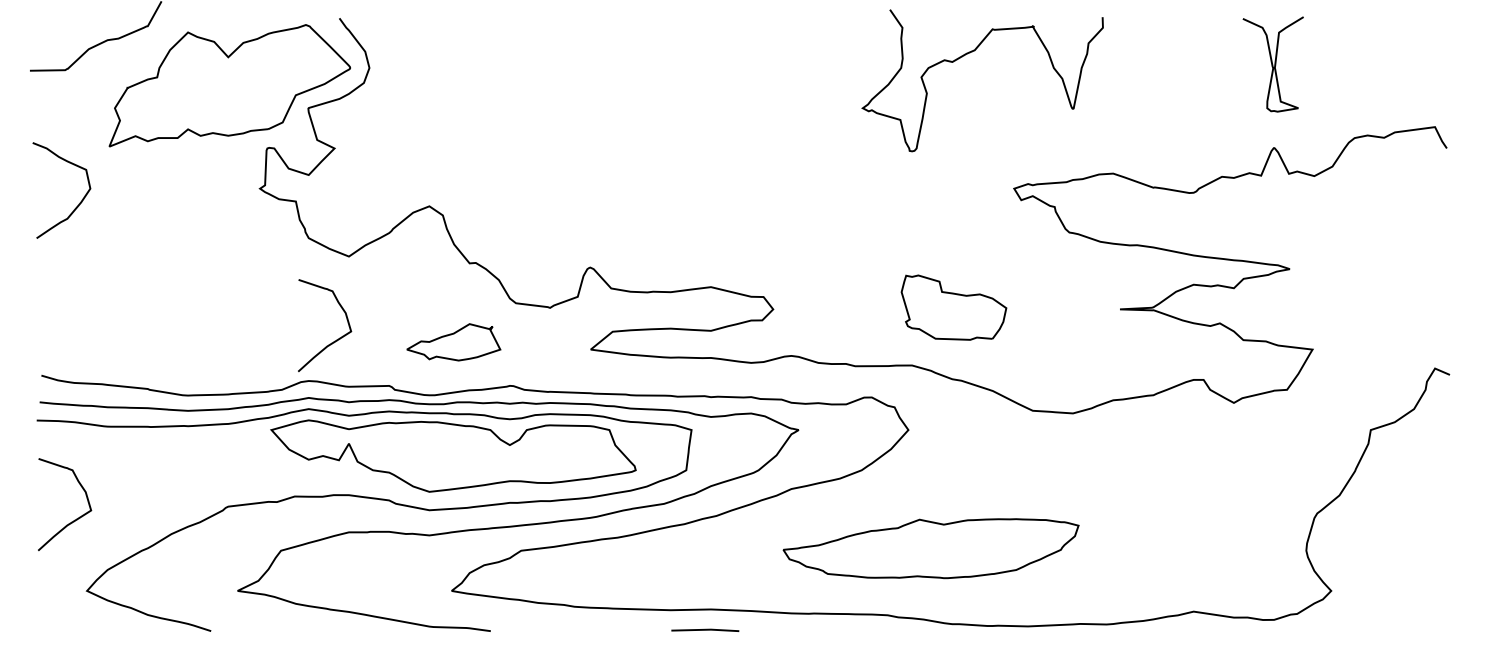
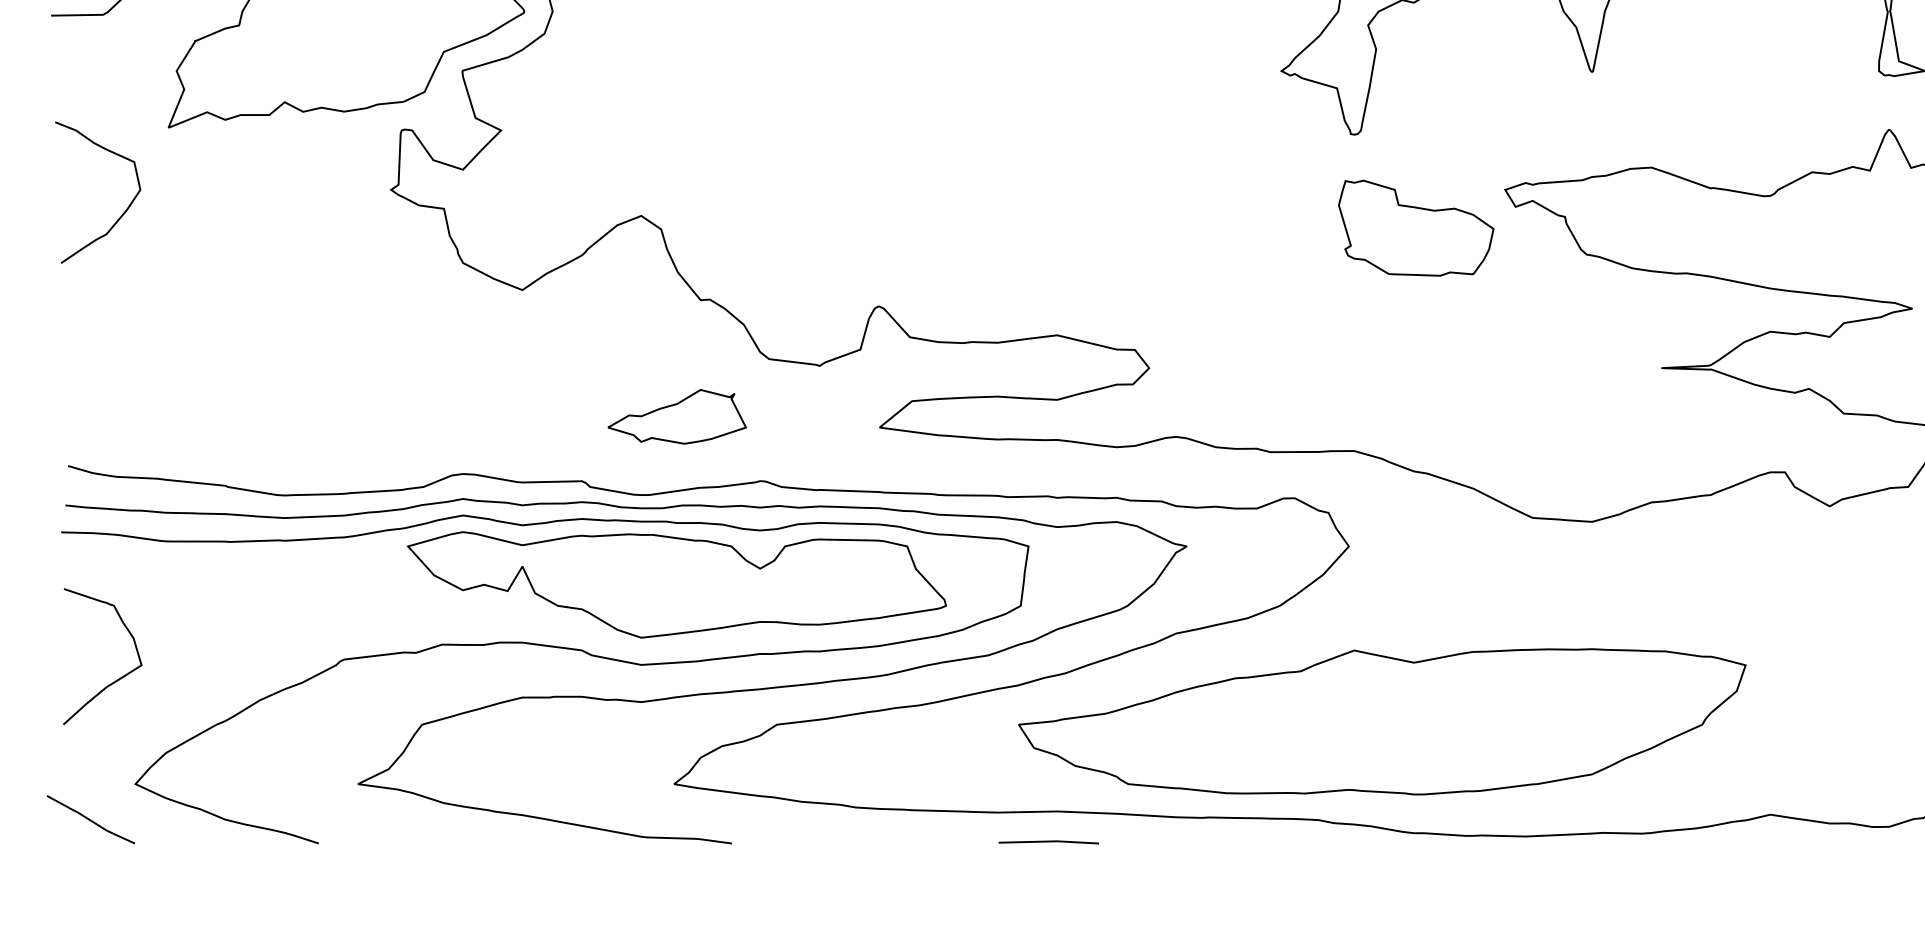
part: (953, 307) -> (1415, 227), moved
curve: (334, 340) -> (501, 414), removed
part: (930, 548) -> (1381, 721), size x1.67
curve: (56, 614) -> (90, 818), added

